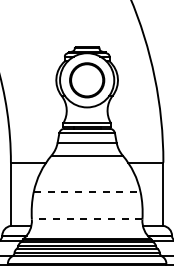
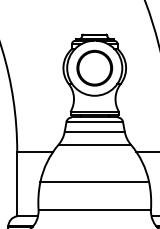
line: (87, 192) -> (95, 182), dashed -> solid
line: (86, 219) -> (94, 209), dashed -> solid

